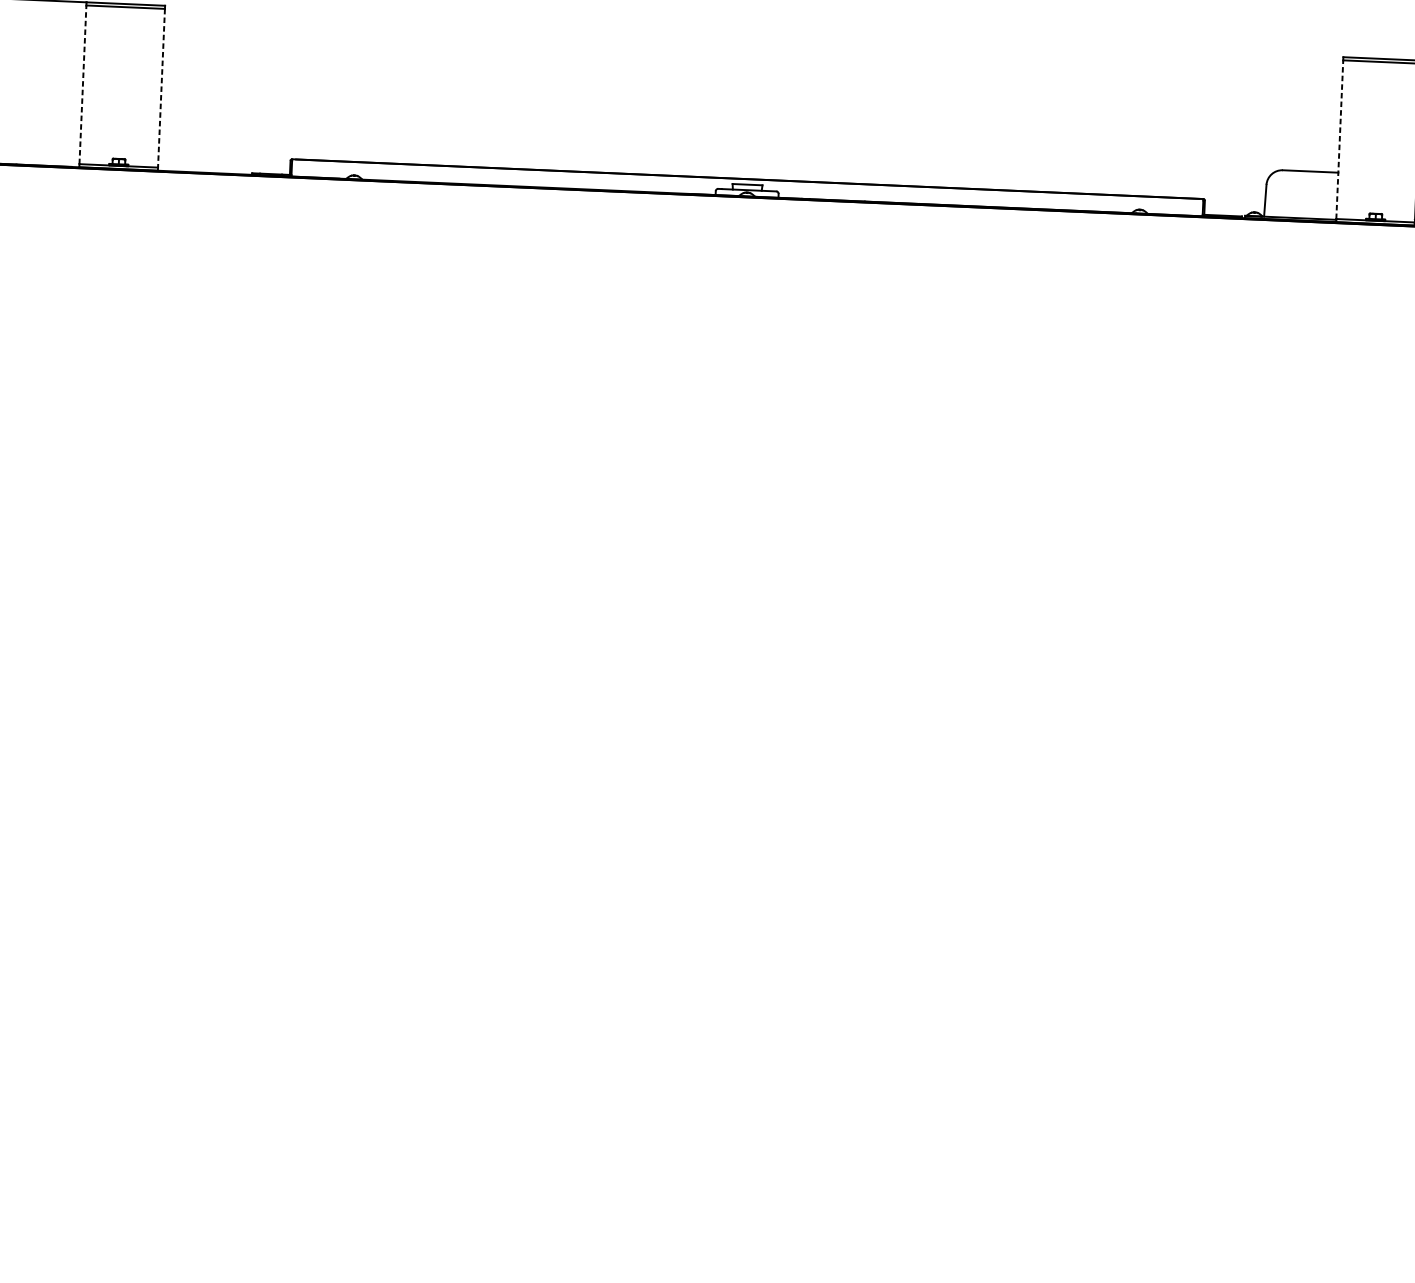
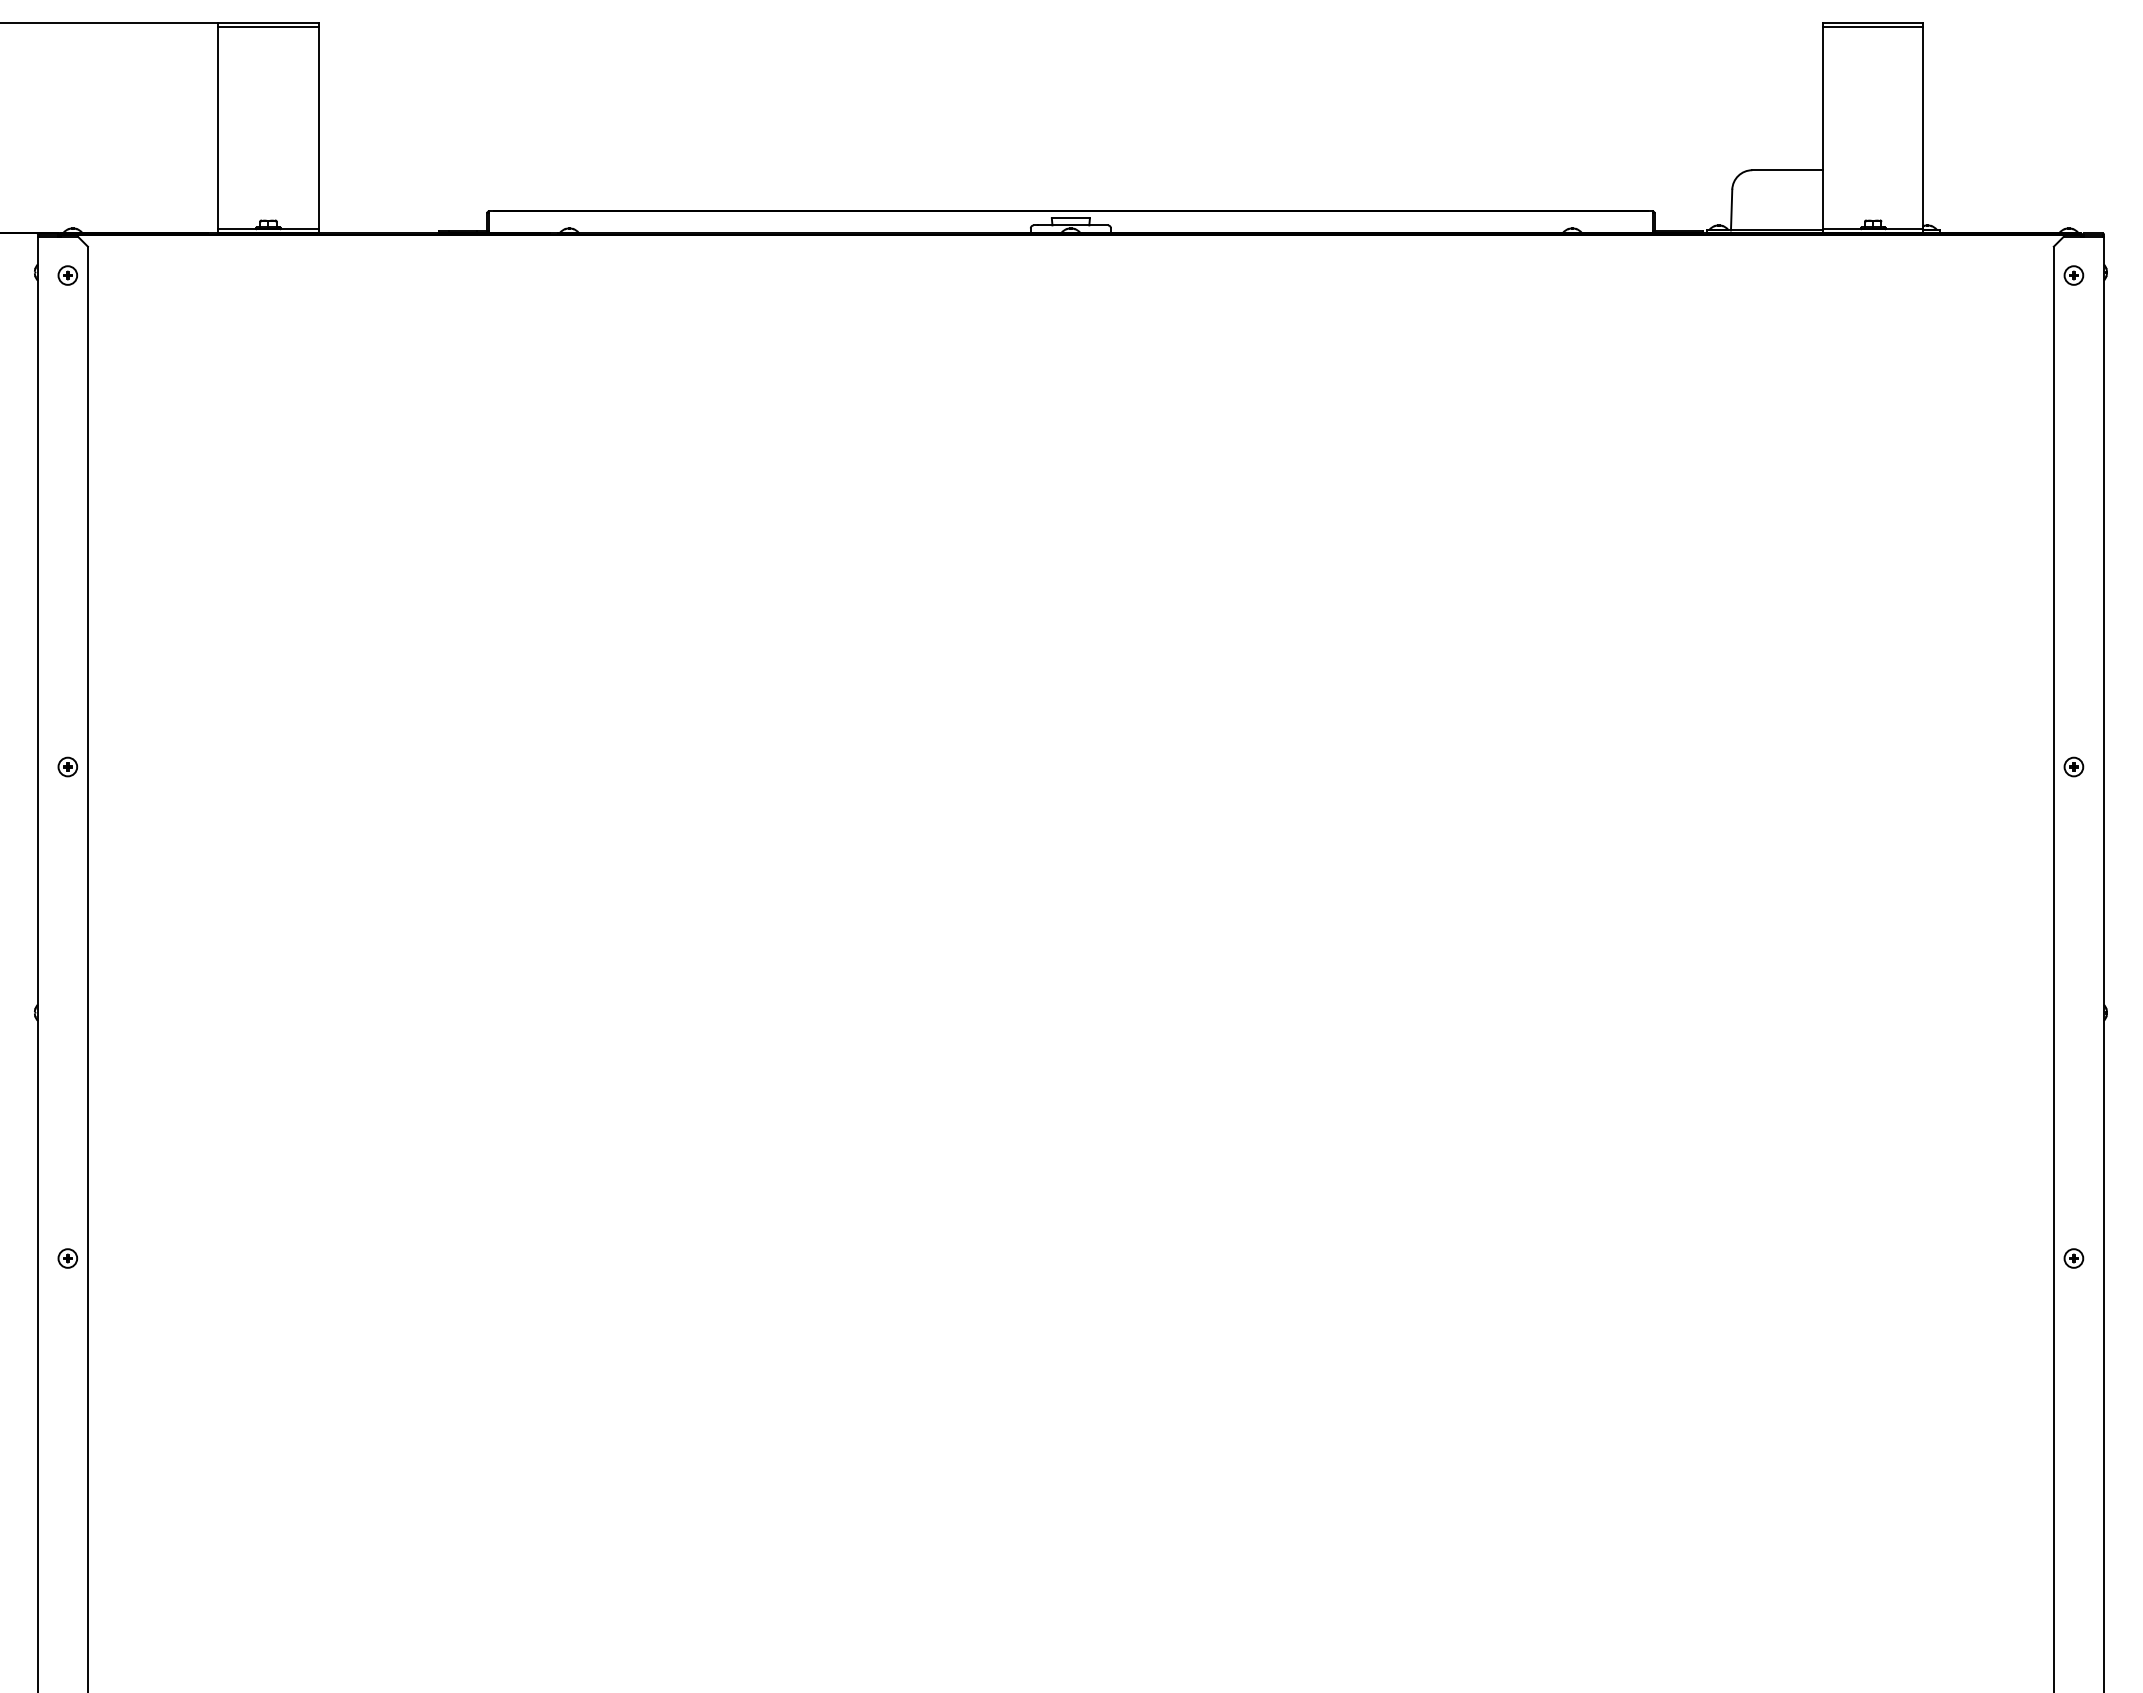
line: (83, 84) -> (218, 127), dashed -> solid
line: (161, 88) -> (318, 128), dashed -> solid
line: (1340, 139) -> (1823, 127), dashed -> solid

